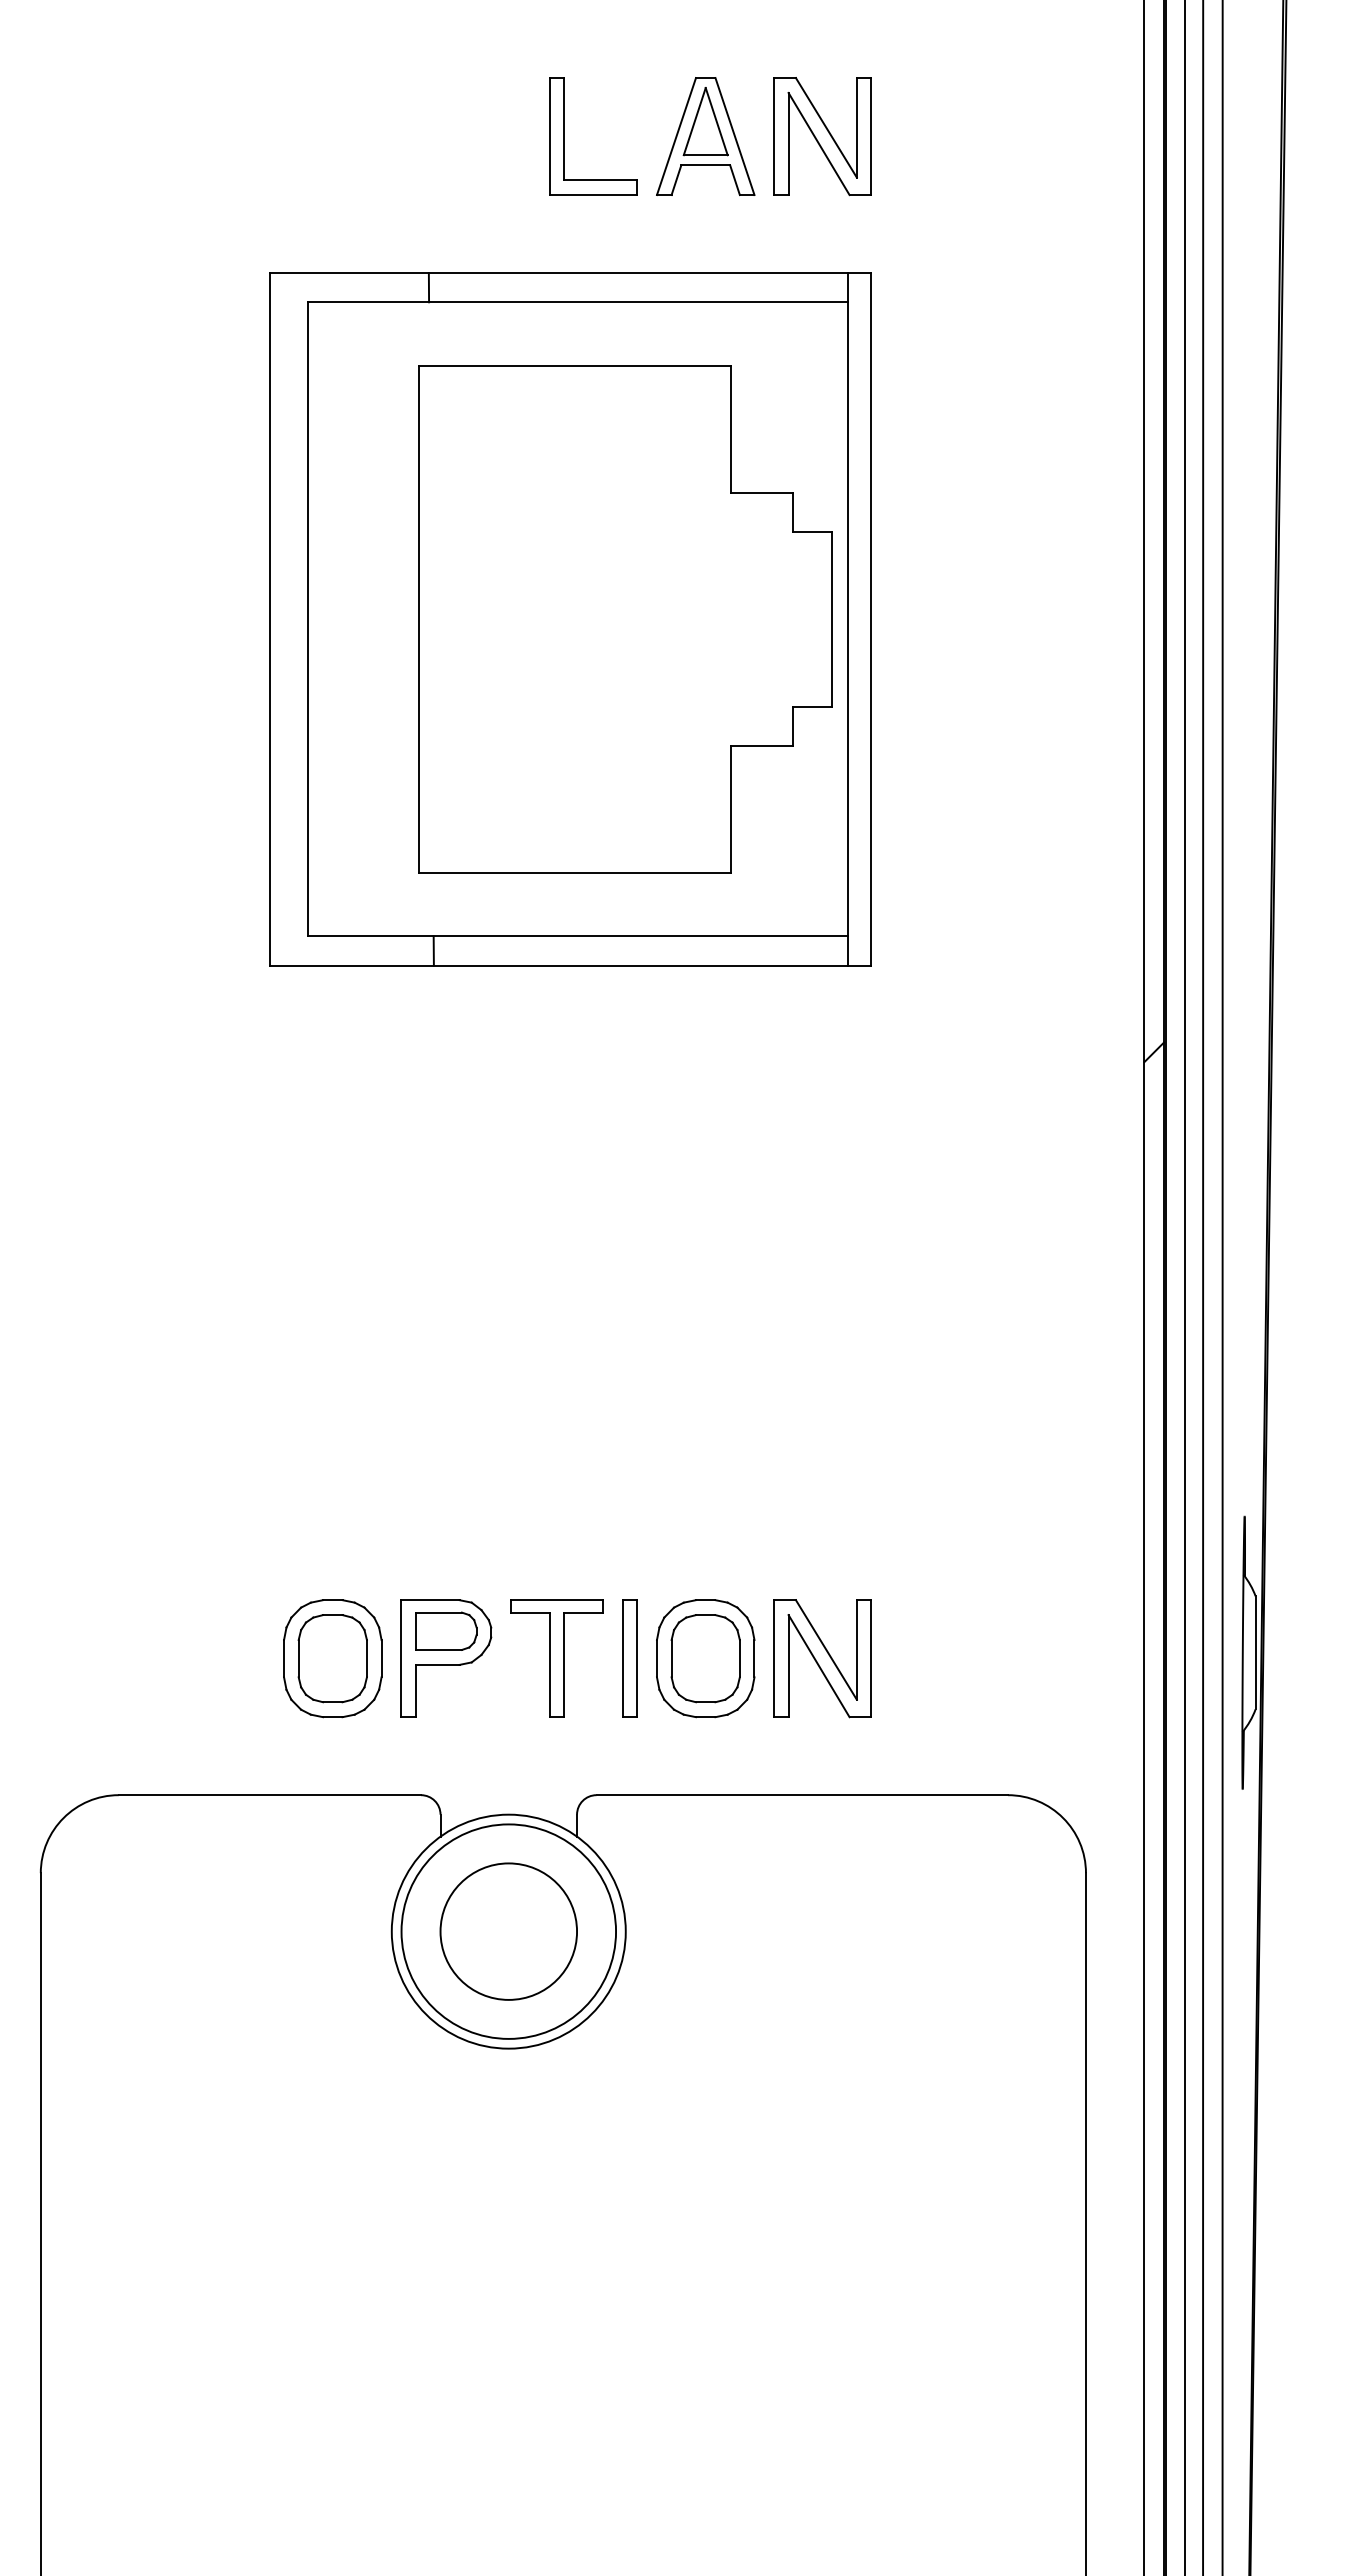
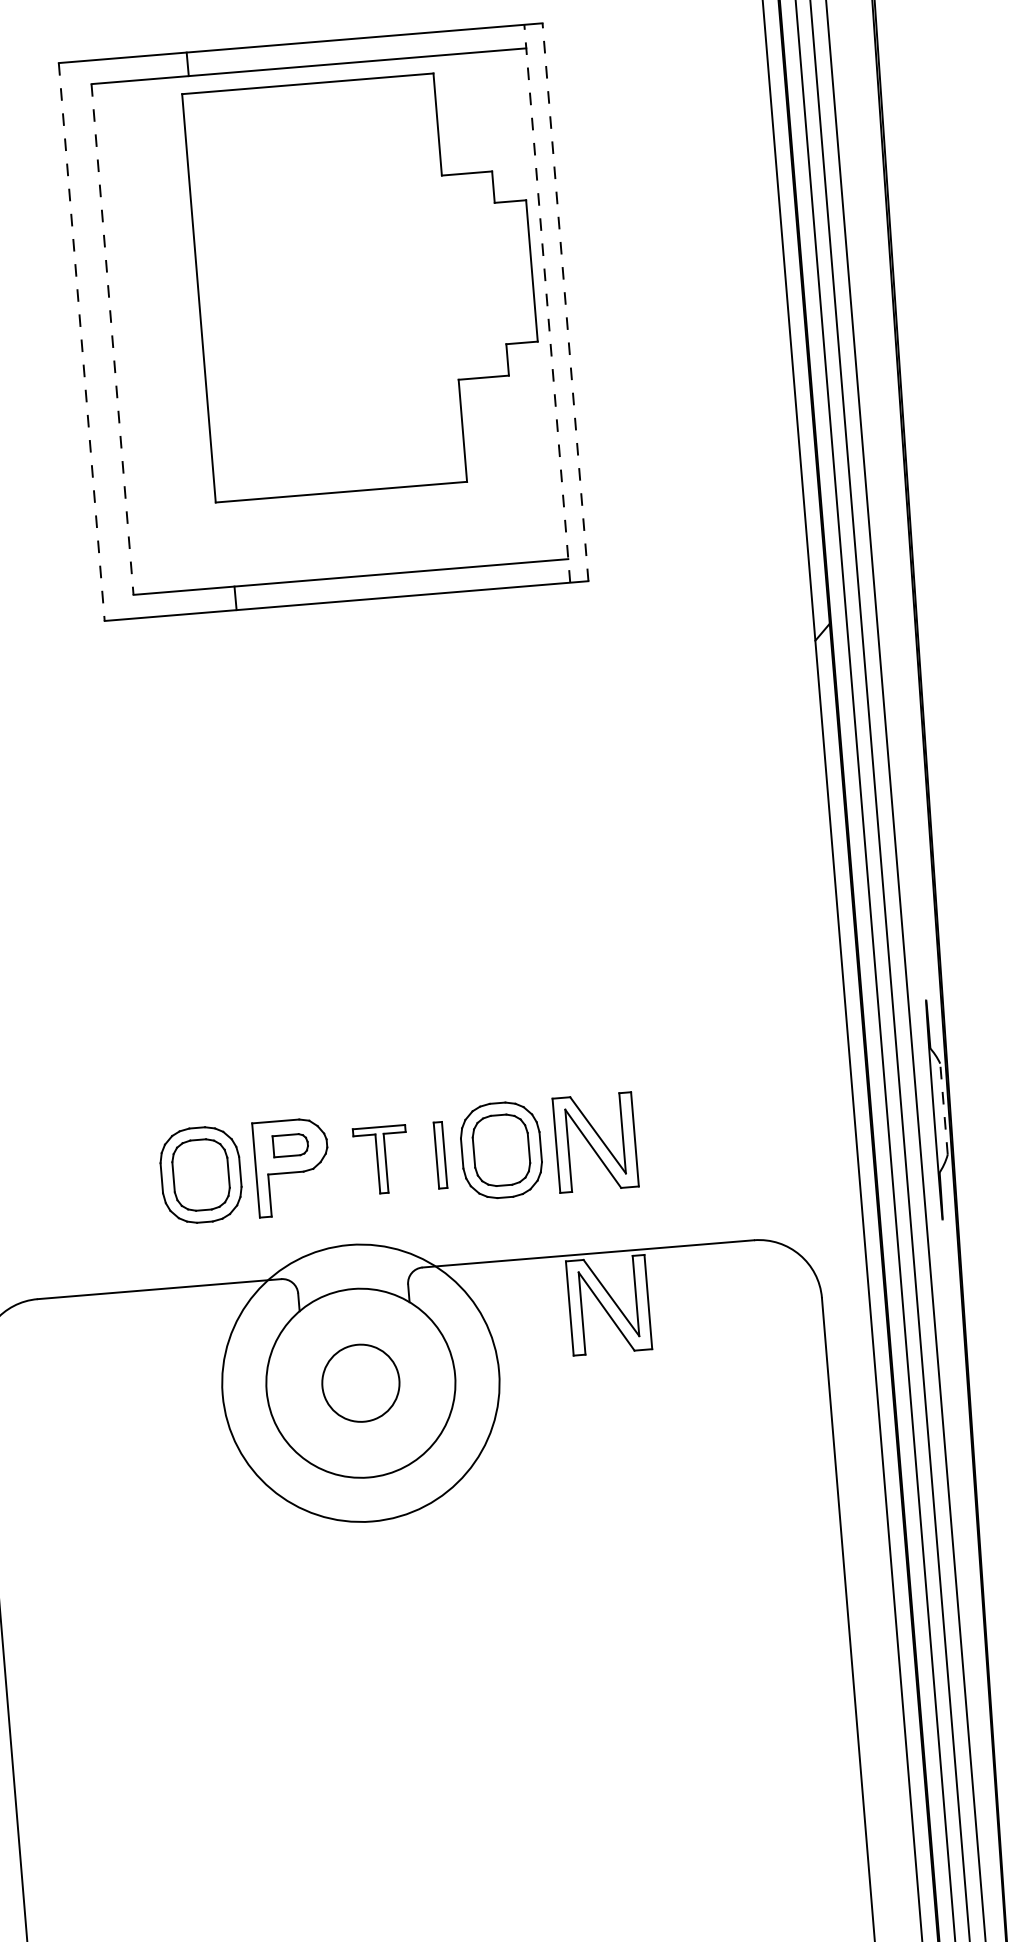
line: (848, 618) -> (547, 303), solid -> dashed
line: (870, 618) -> (565, 301), solid -> dashed
line: (270, 619) -> (82, 342), solid -> dashed
line: (308, 619) -> (112, 339), solid -> dashed
part: (625, 619) -> (365, 284), moved
part: (446, 1630) -> (290, 1144), size x0.7
line: (1255, 1652) -> (943, 1108), solid -> dashed
part: (556, 1658) -> (381, 1160), size x0.7
part: (629, 1658) -> (440, 1155), size x0.7
part: (822, 1860) -> (608, 1305), added
circle: (508, 1931) -> (360, 1383), size x0.7
circle: (508, 1931) -> (360, 1383), size x1.6

